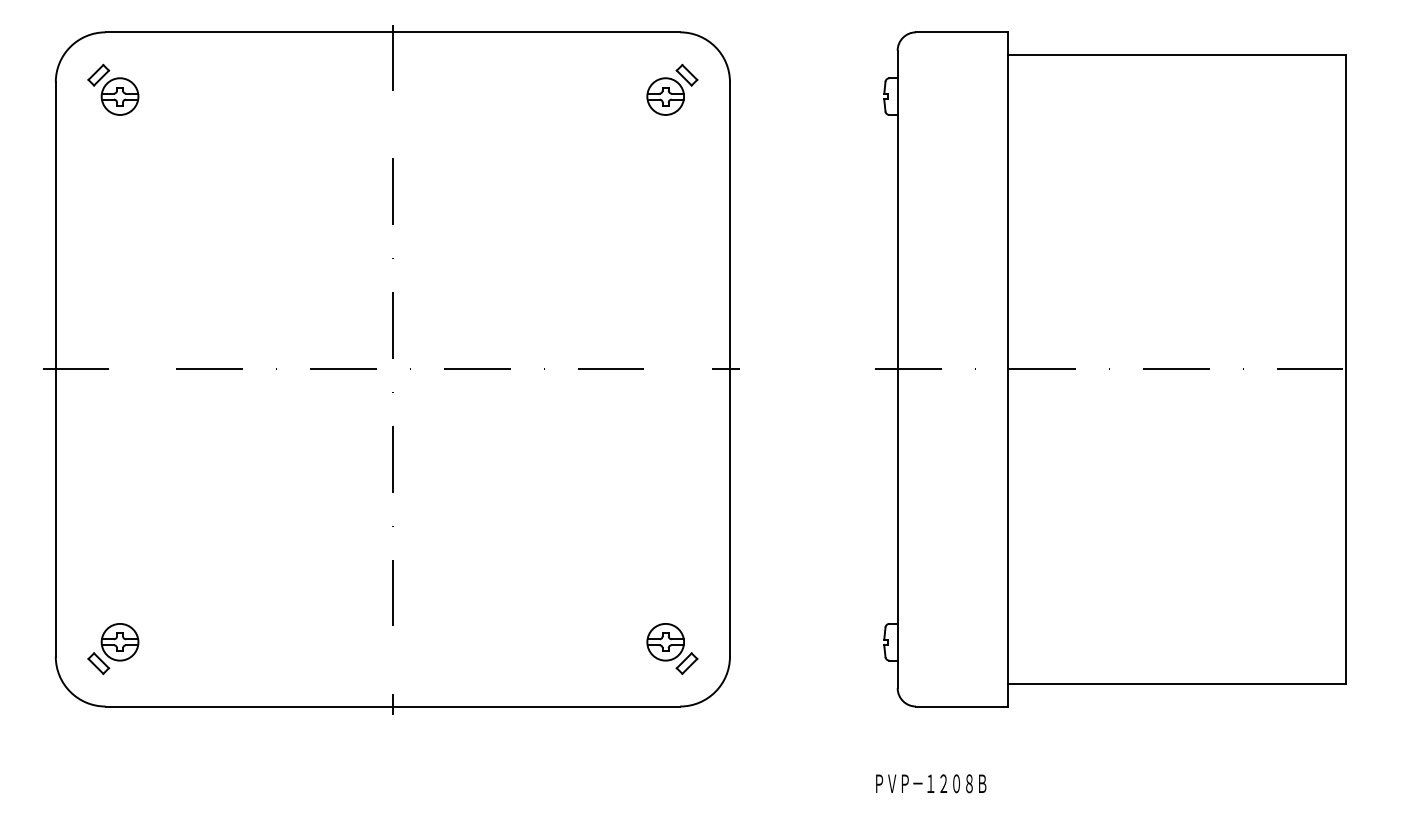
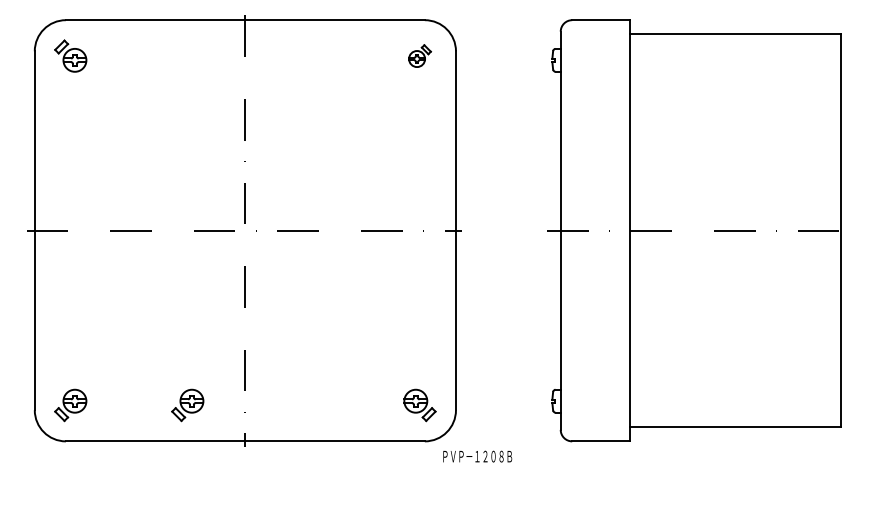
part: (671, 88) -> (419, 55), size x0.7
part: (300, 649) -> (187, 405), added
text: (930, 783) -> (477, 456), moved

